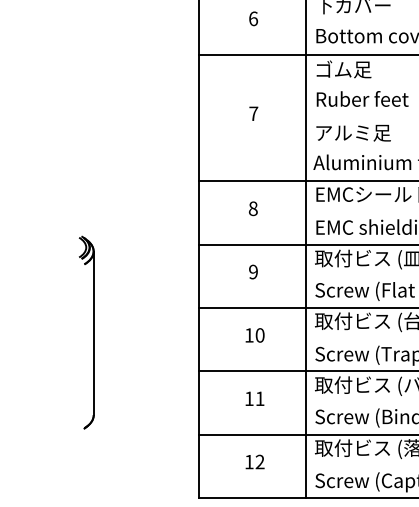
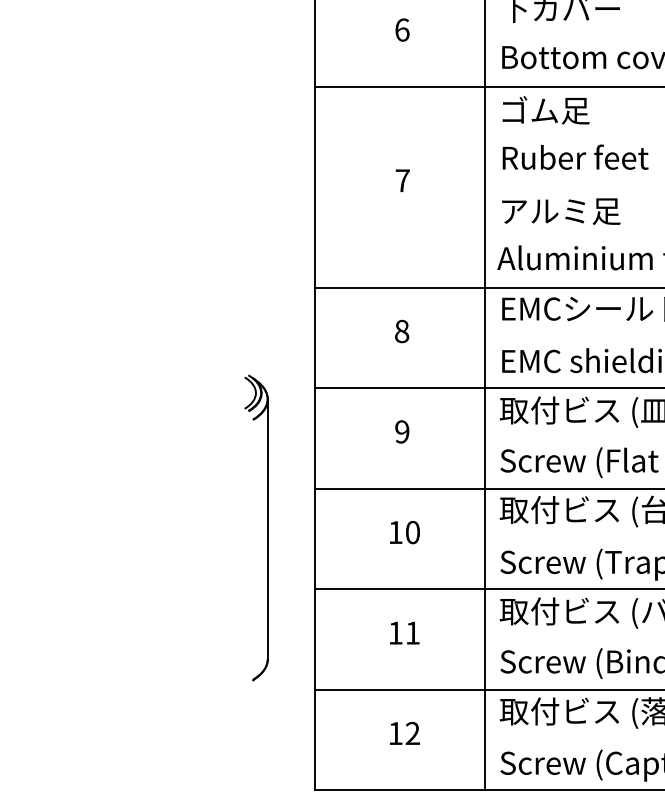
part: (93, 332) -> (267, 527), moved

